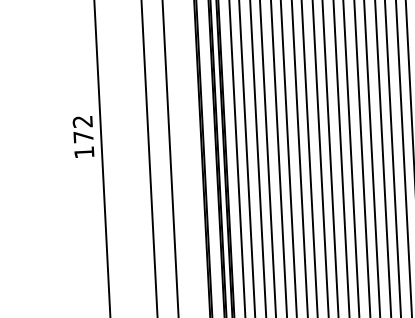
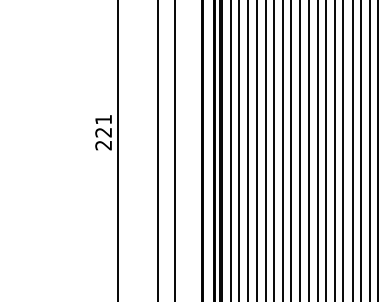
text: (83, 137) -> (103, 132), 172 -> 221

